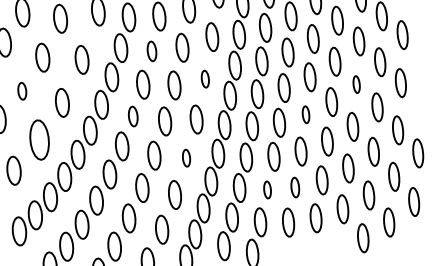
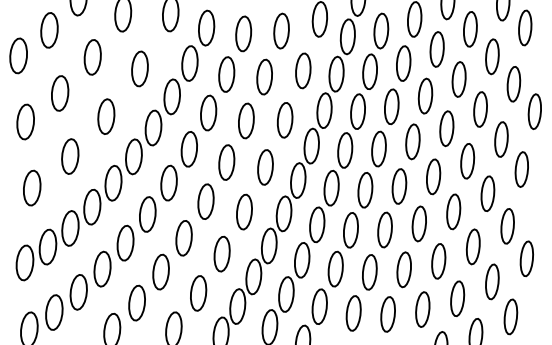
part: (151, 51) -> (226, 74), size x1.43
part: (205, 79) -> (285, 120), size x1.67
part: (356, 84) -> (467, 161), size x1.67
part: (22, 91) -> (60, 93), size x1.67
part: (306, 114) -> (399, 186), size x1.67
part: (132, 116) -> (188, 149), size x1.43
part: (39, 139) -> (70, 156), size x0.71
part: (186, 157) -> (244, 211), size x1.67
part: (295, 187) -> (369, 272), size x1.43
part: (267, 189) -> (335, 268), size x1.67

